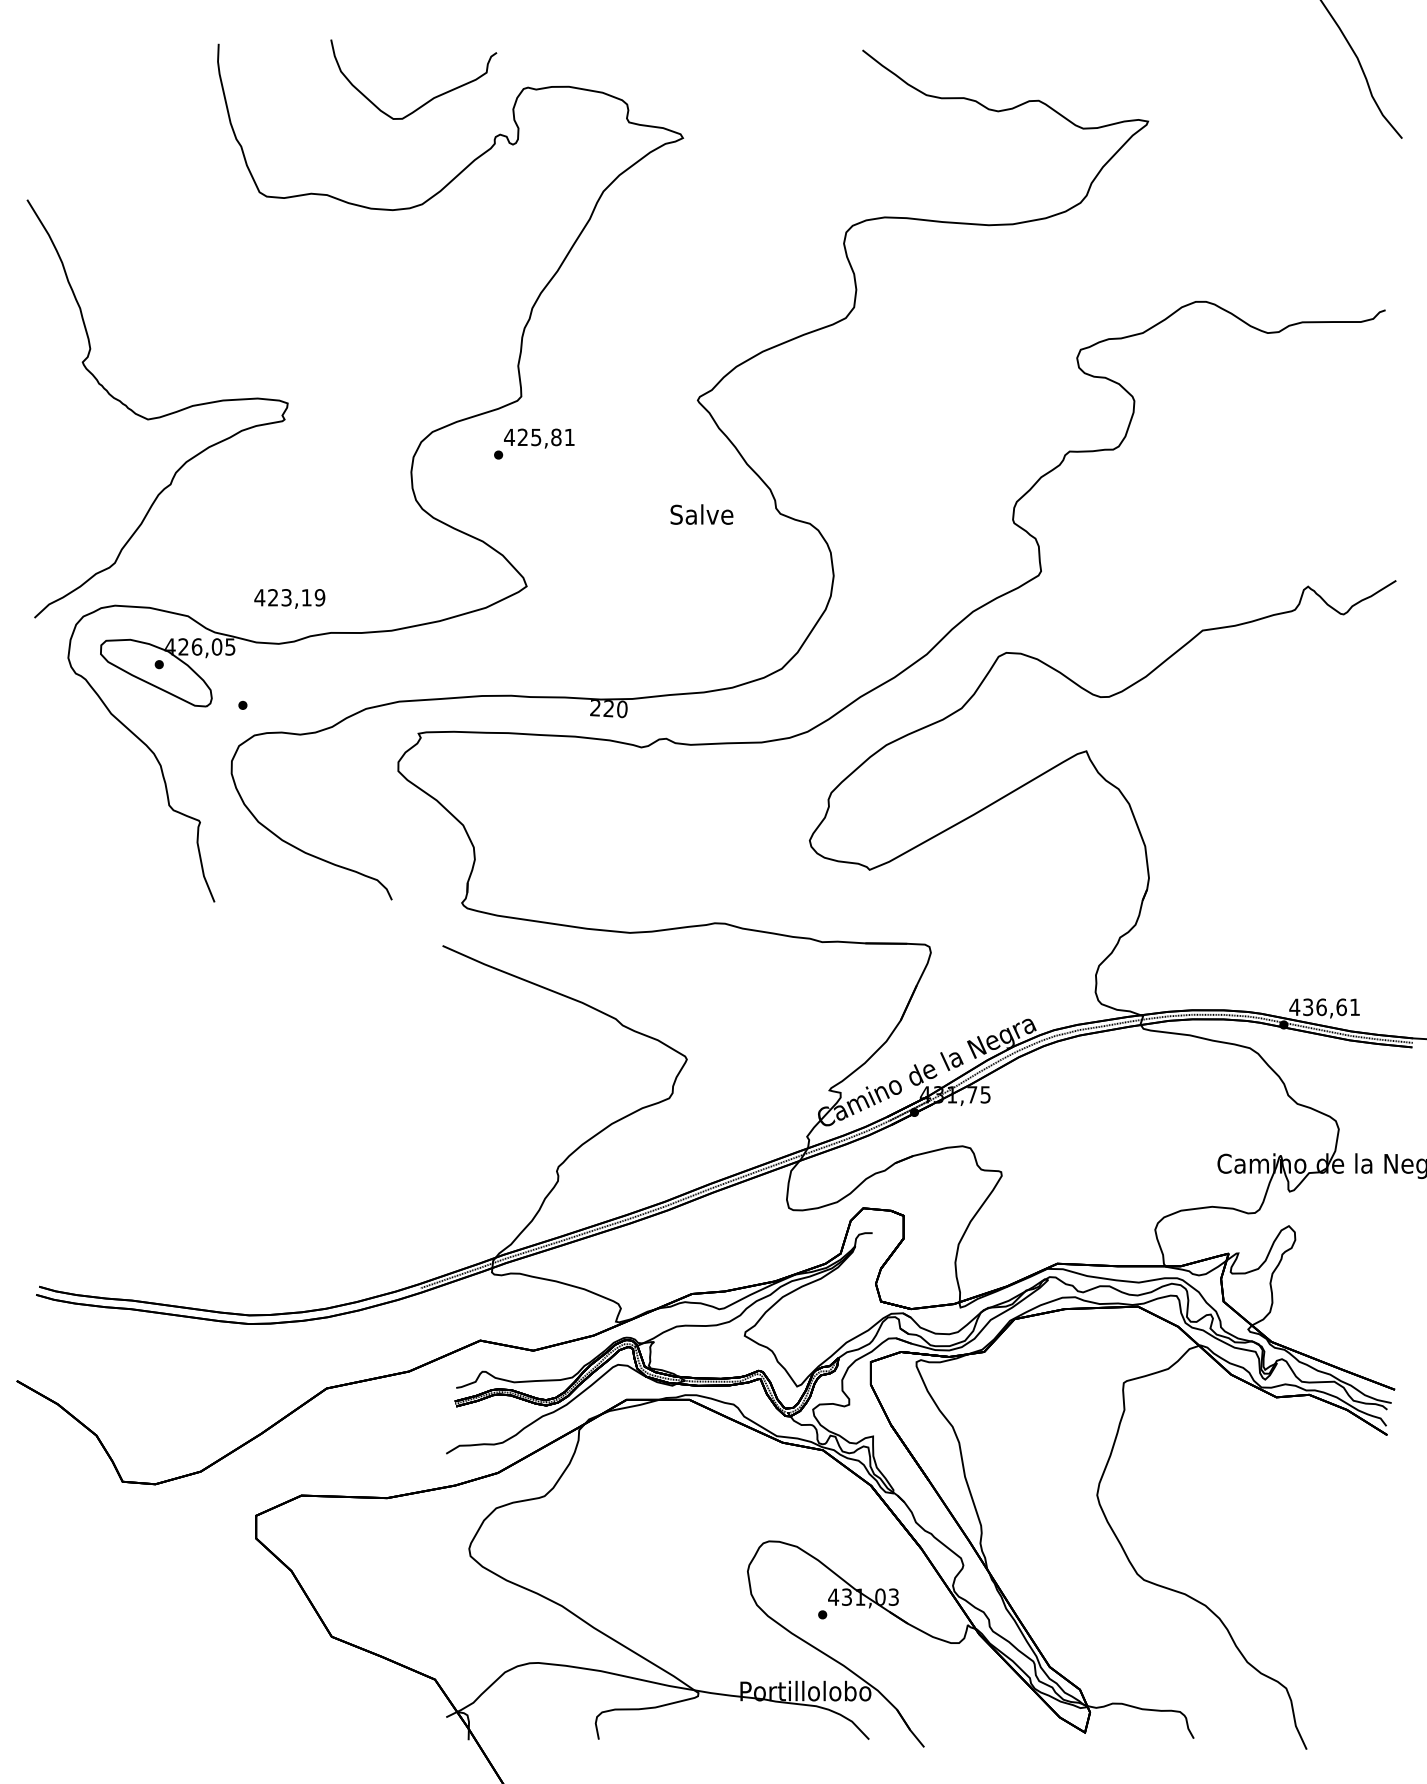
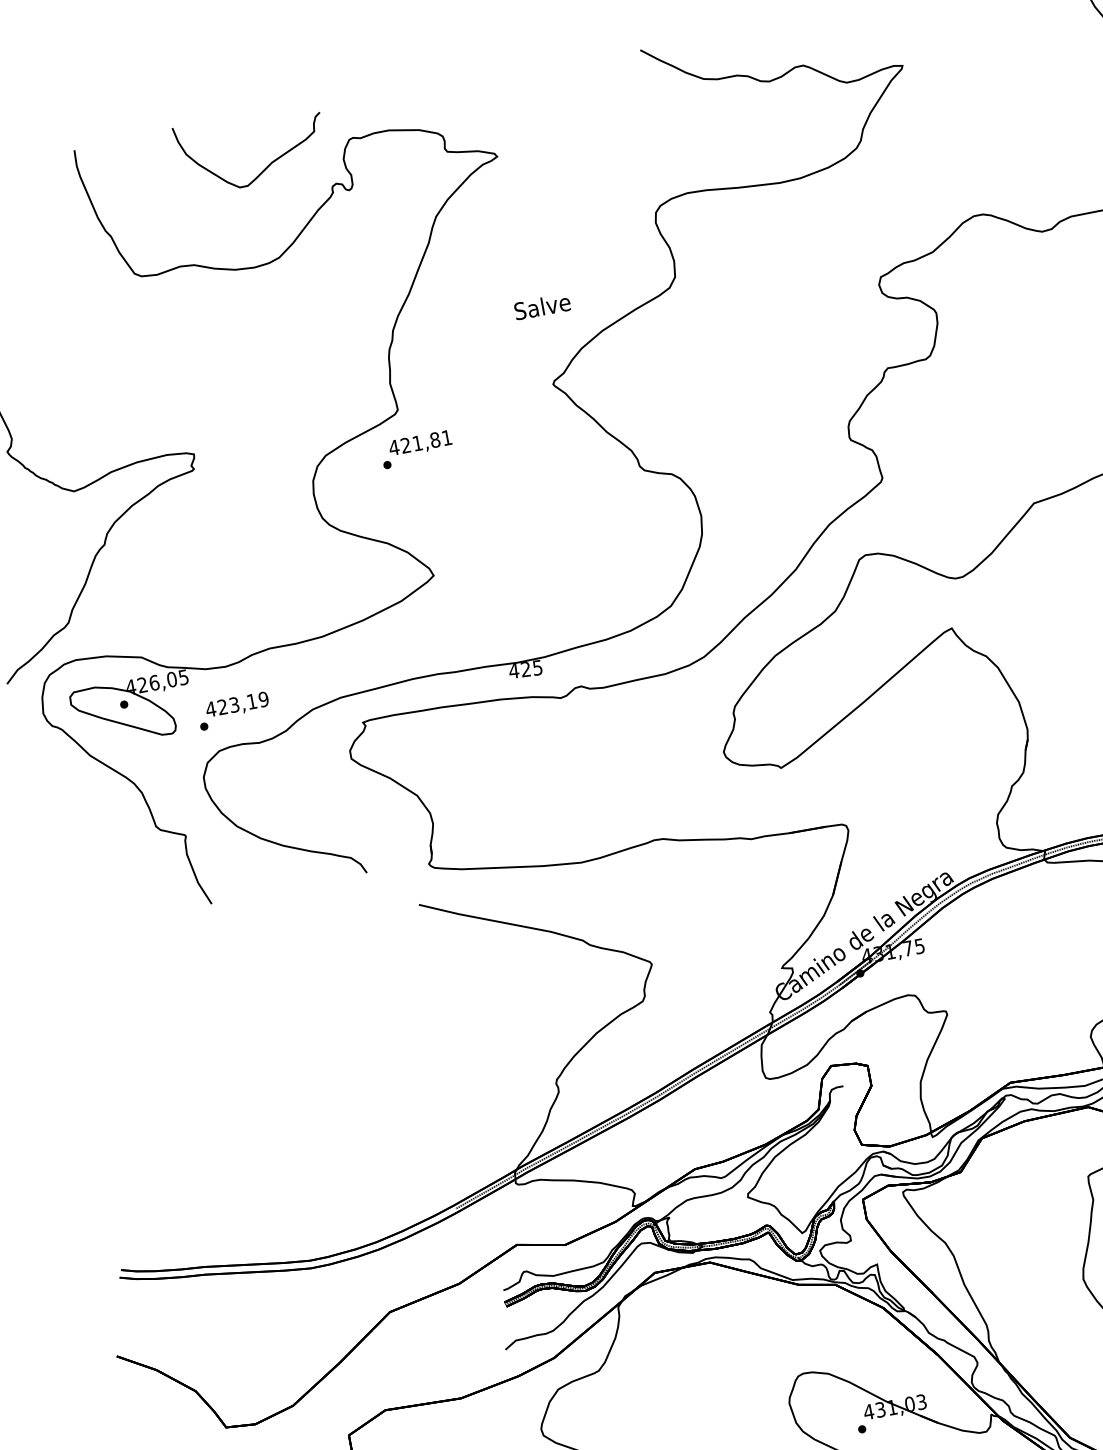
text: (536, 437) -> (417, 443), 425,81 -> 421,81
text: (701, 514) -> (542, 306), moved
text: (289, 598) -> (237, 705), moved
text: (608, 709) -> (525, 670), 220 -> 425

